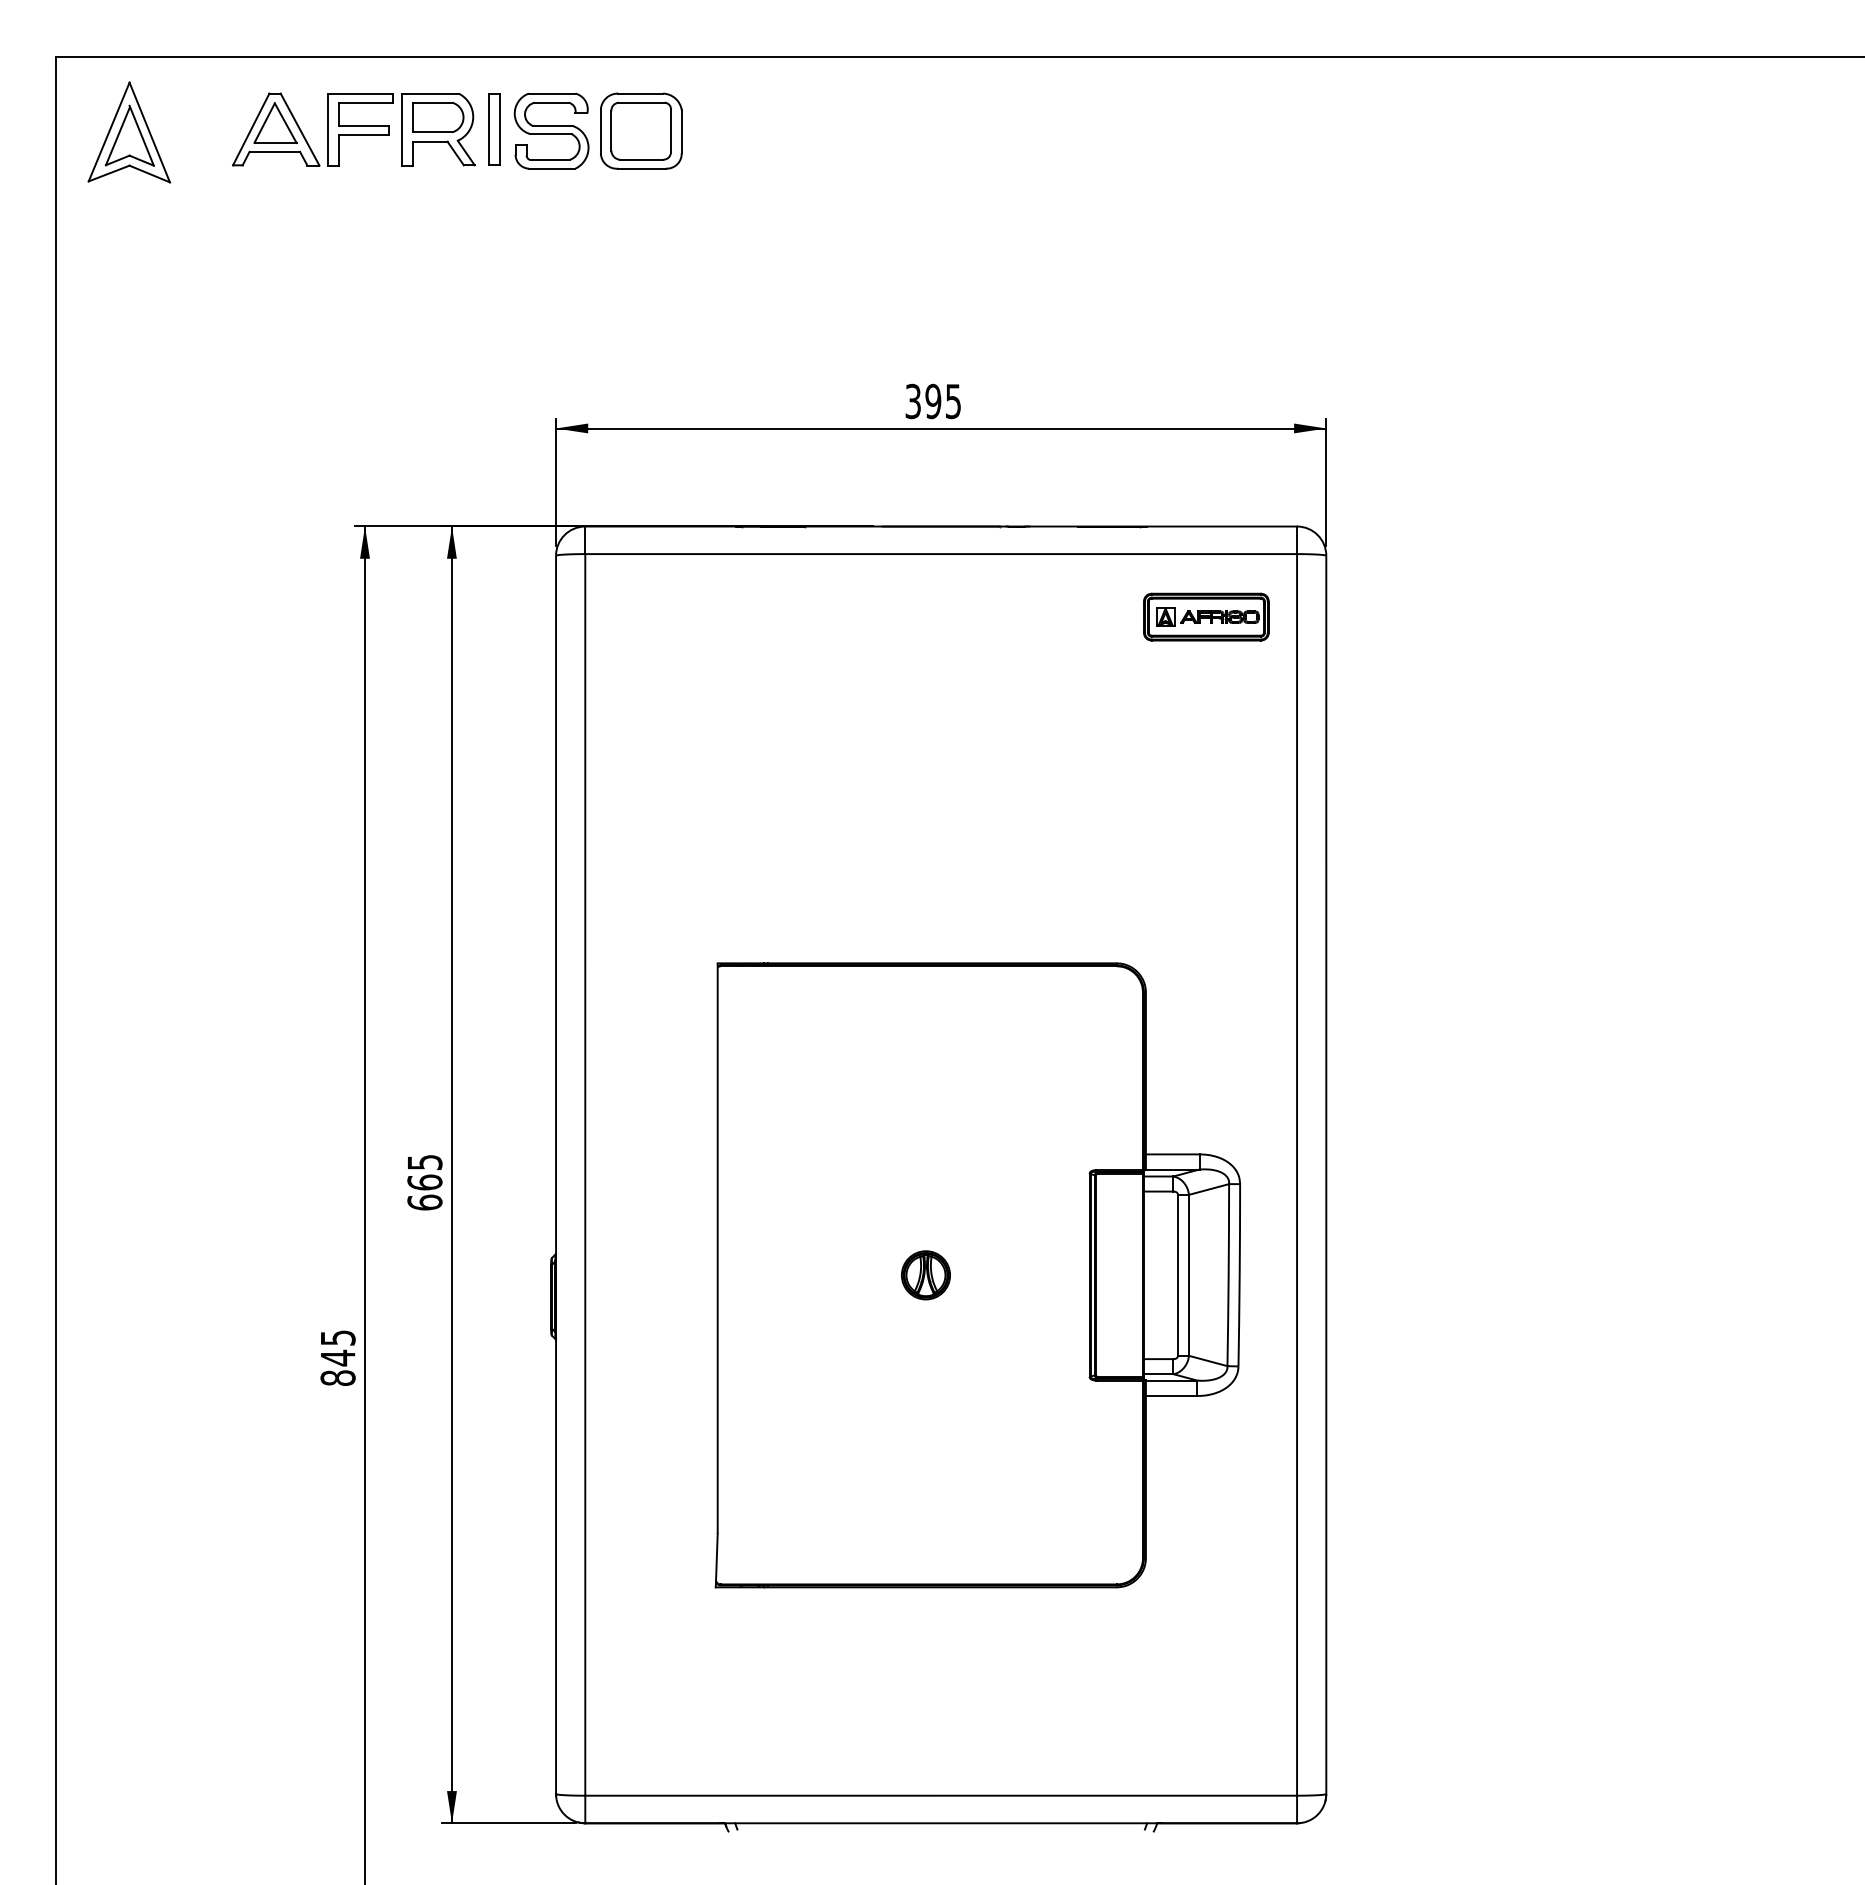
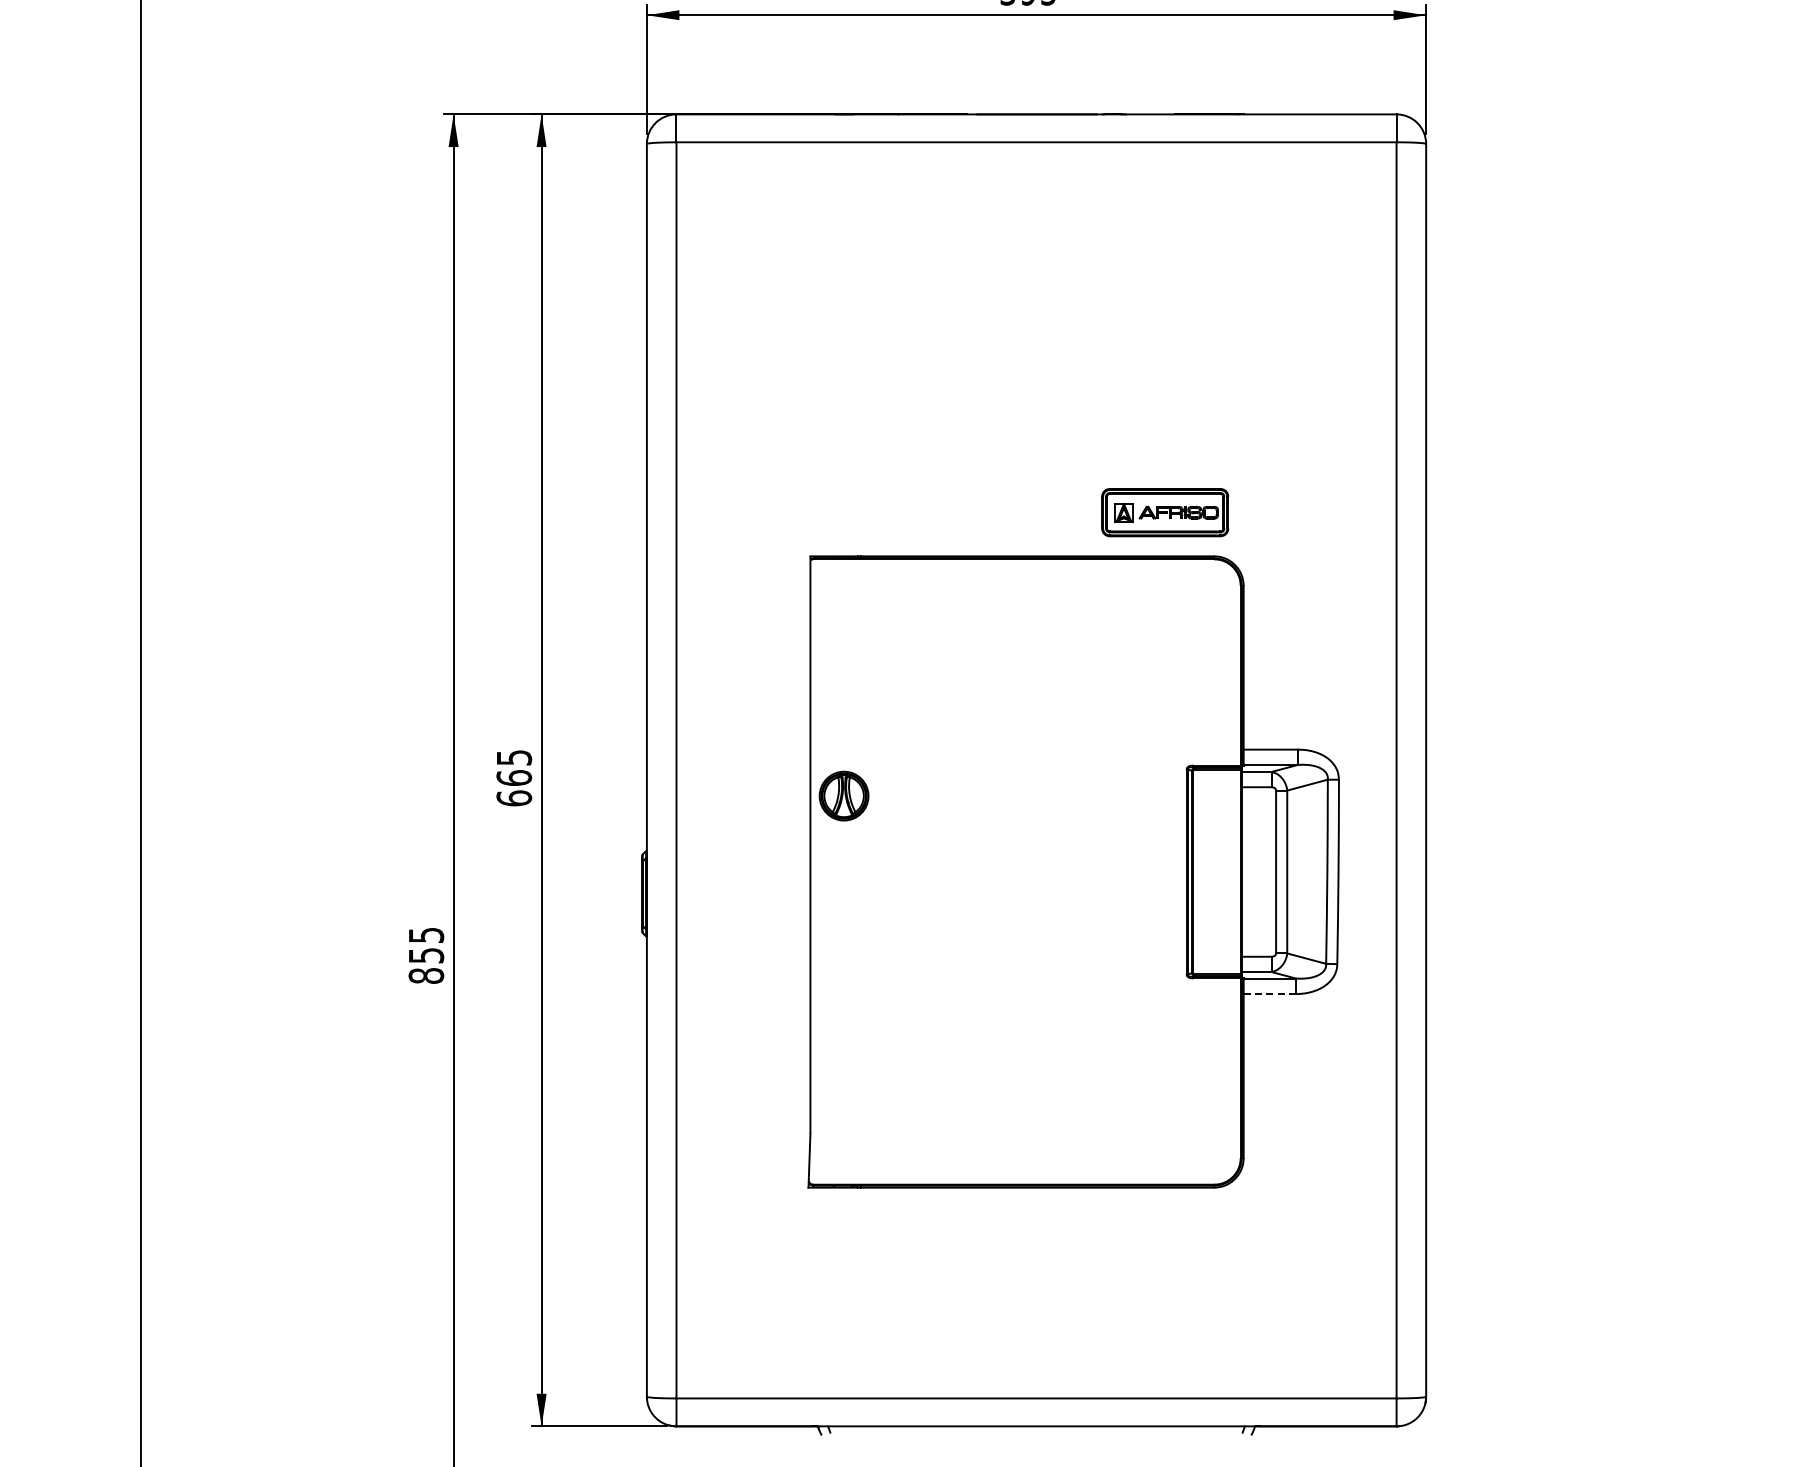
part: (1206, 616) -> (1165, 511), moved
part: (925, 1275) -> (843, 796), moved
text: (338, 1357) -> (426, 955), 845 -> 855
line: (1171, 1396) -> (1269, 994), solid -> dashed

